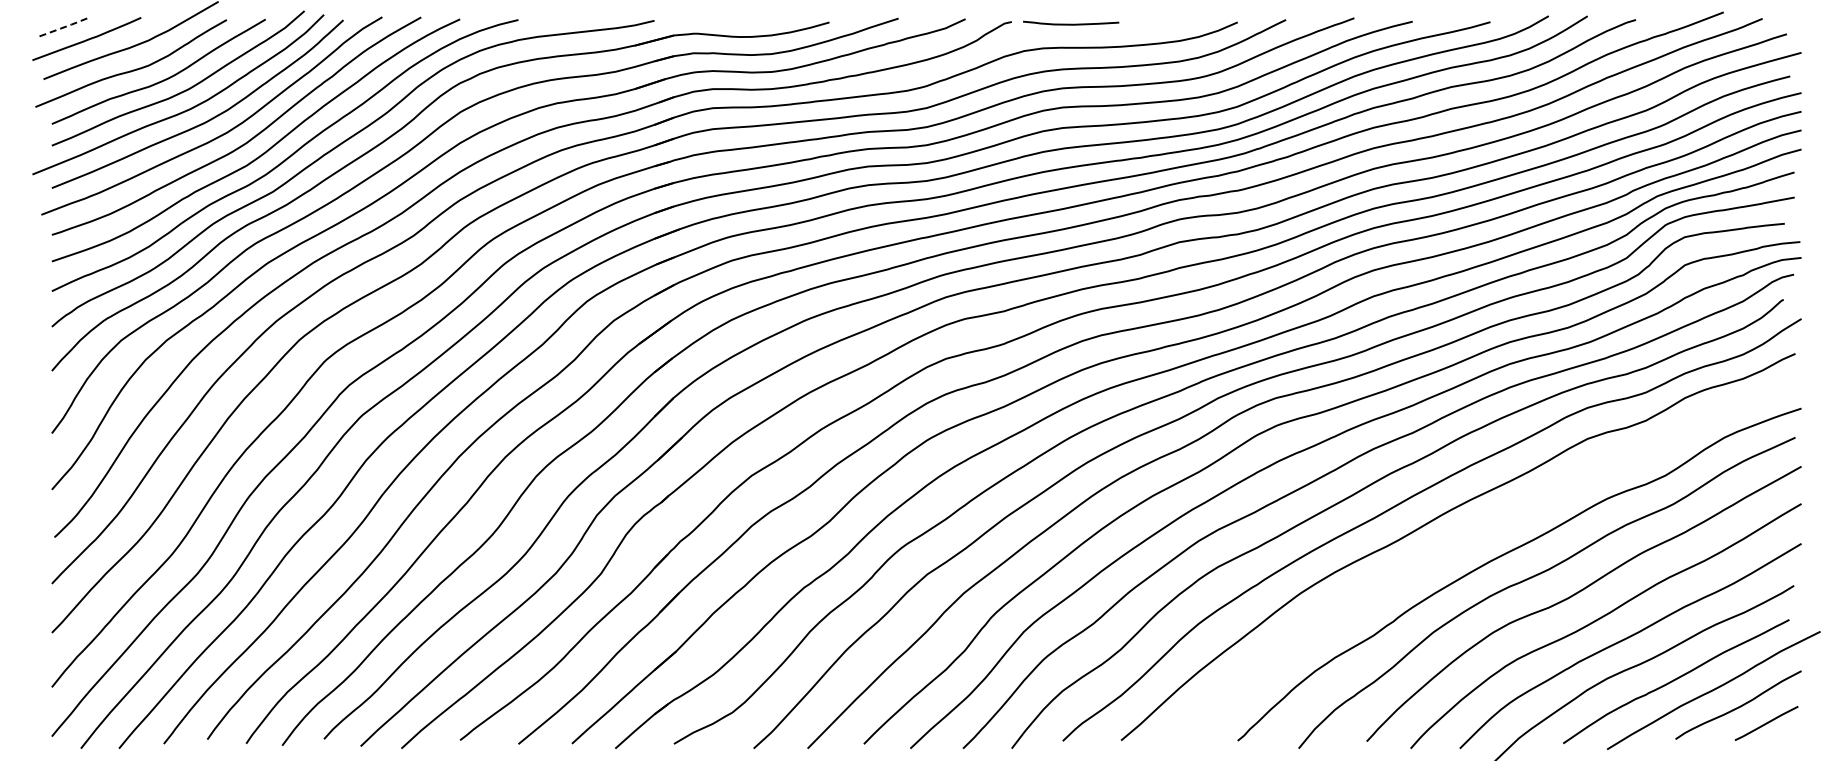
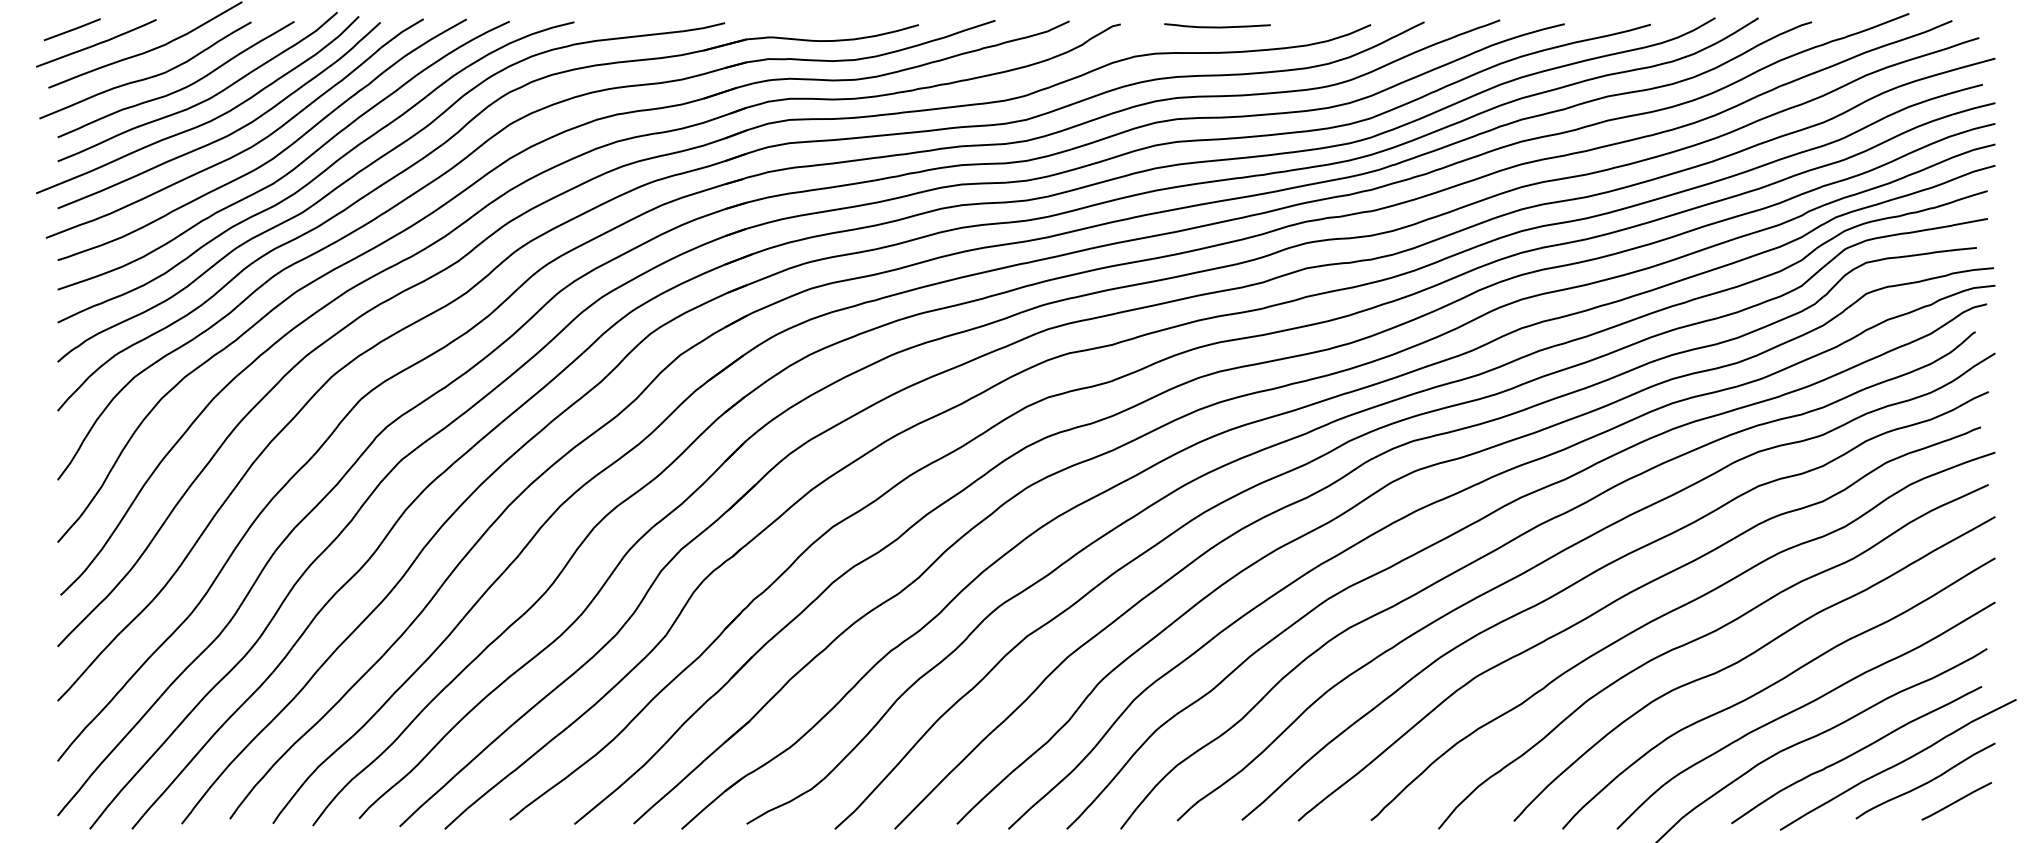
curve: (1071, 23) -> (1217, 26), moved
line: (65, 26) -> (72, 29), dashed -> solid
curve: (1466, 539) -> (1624, 597), added

